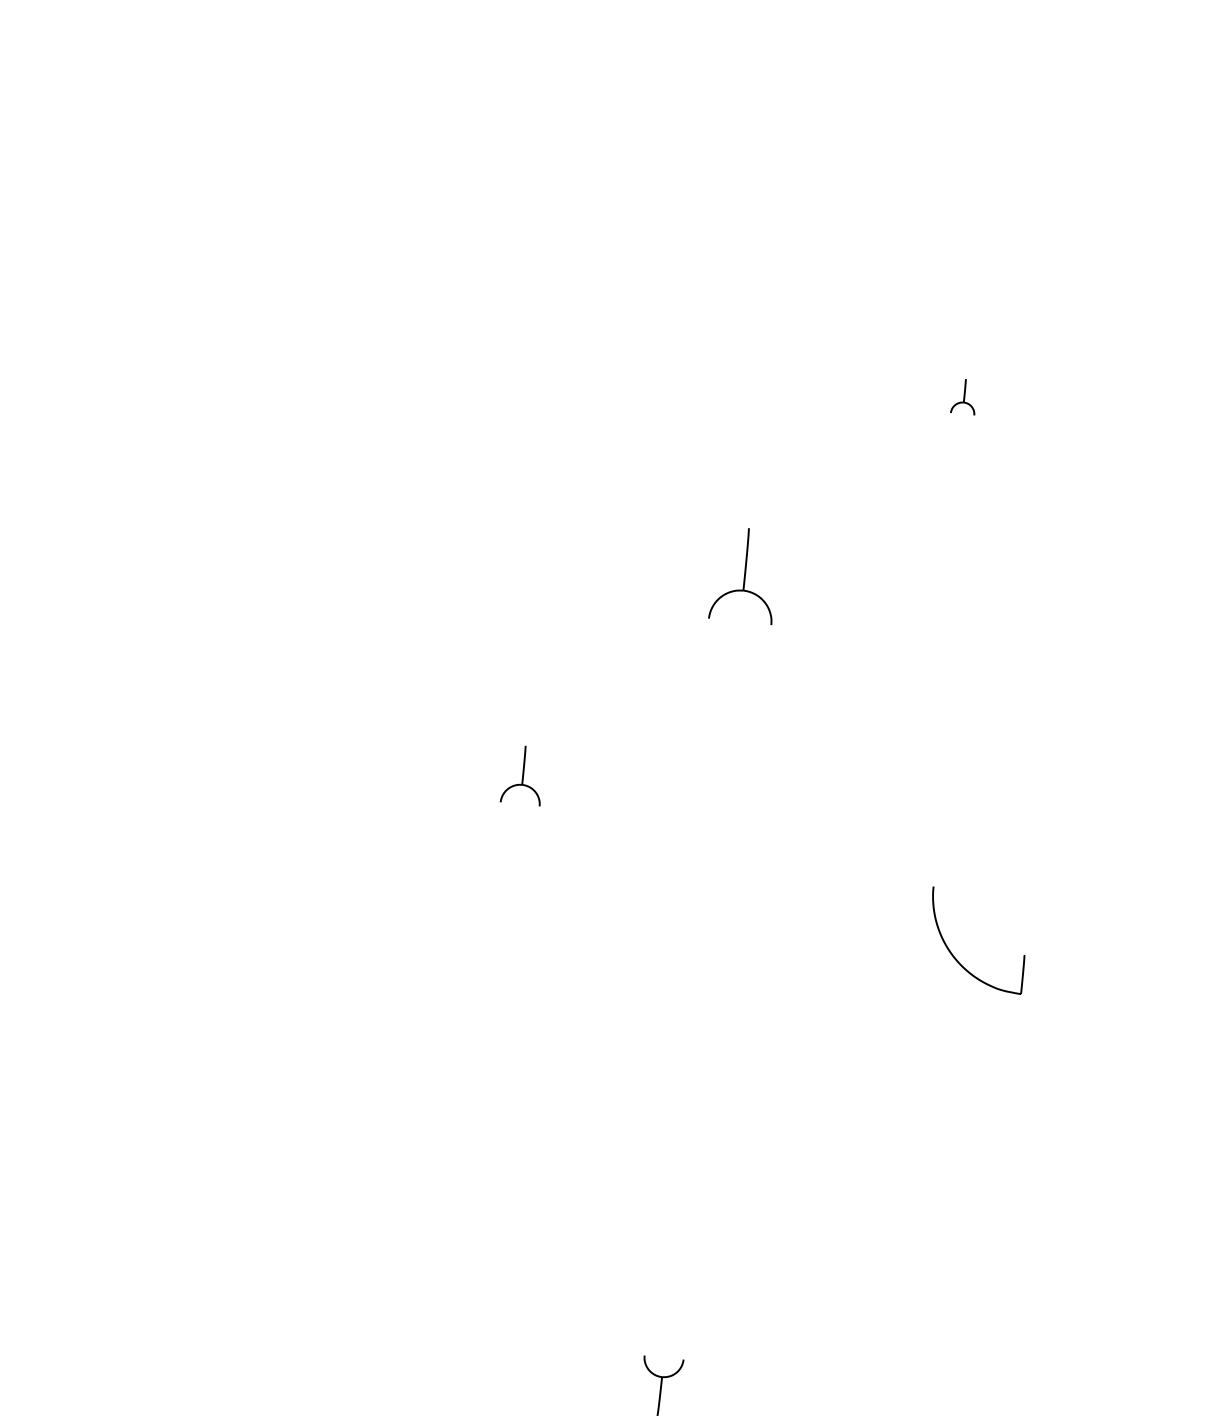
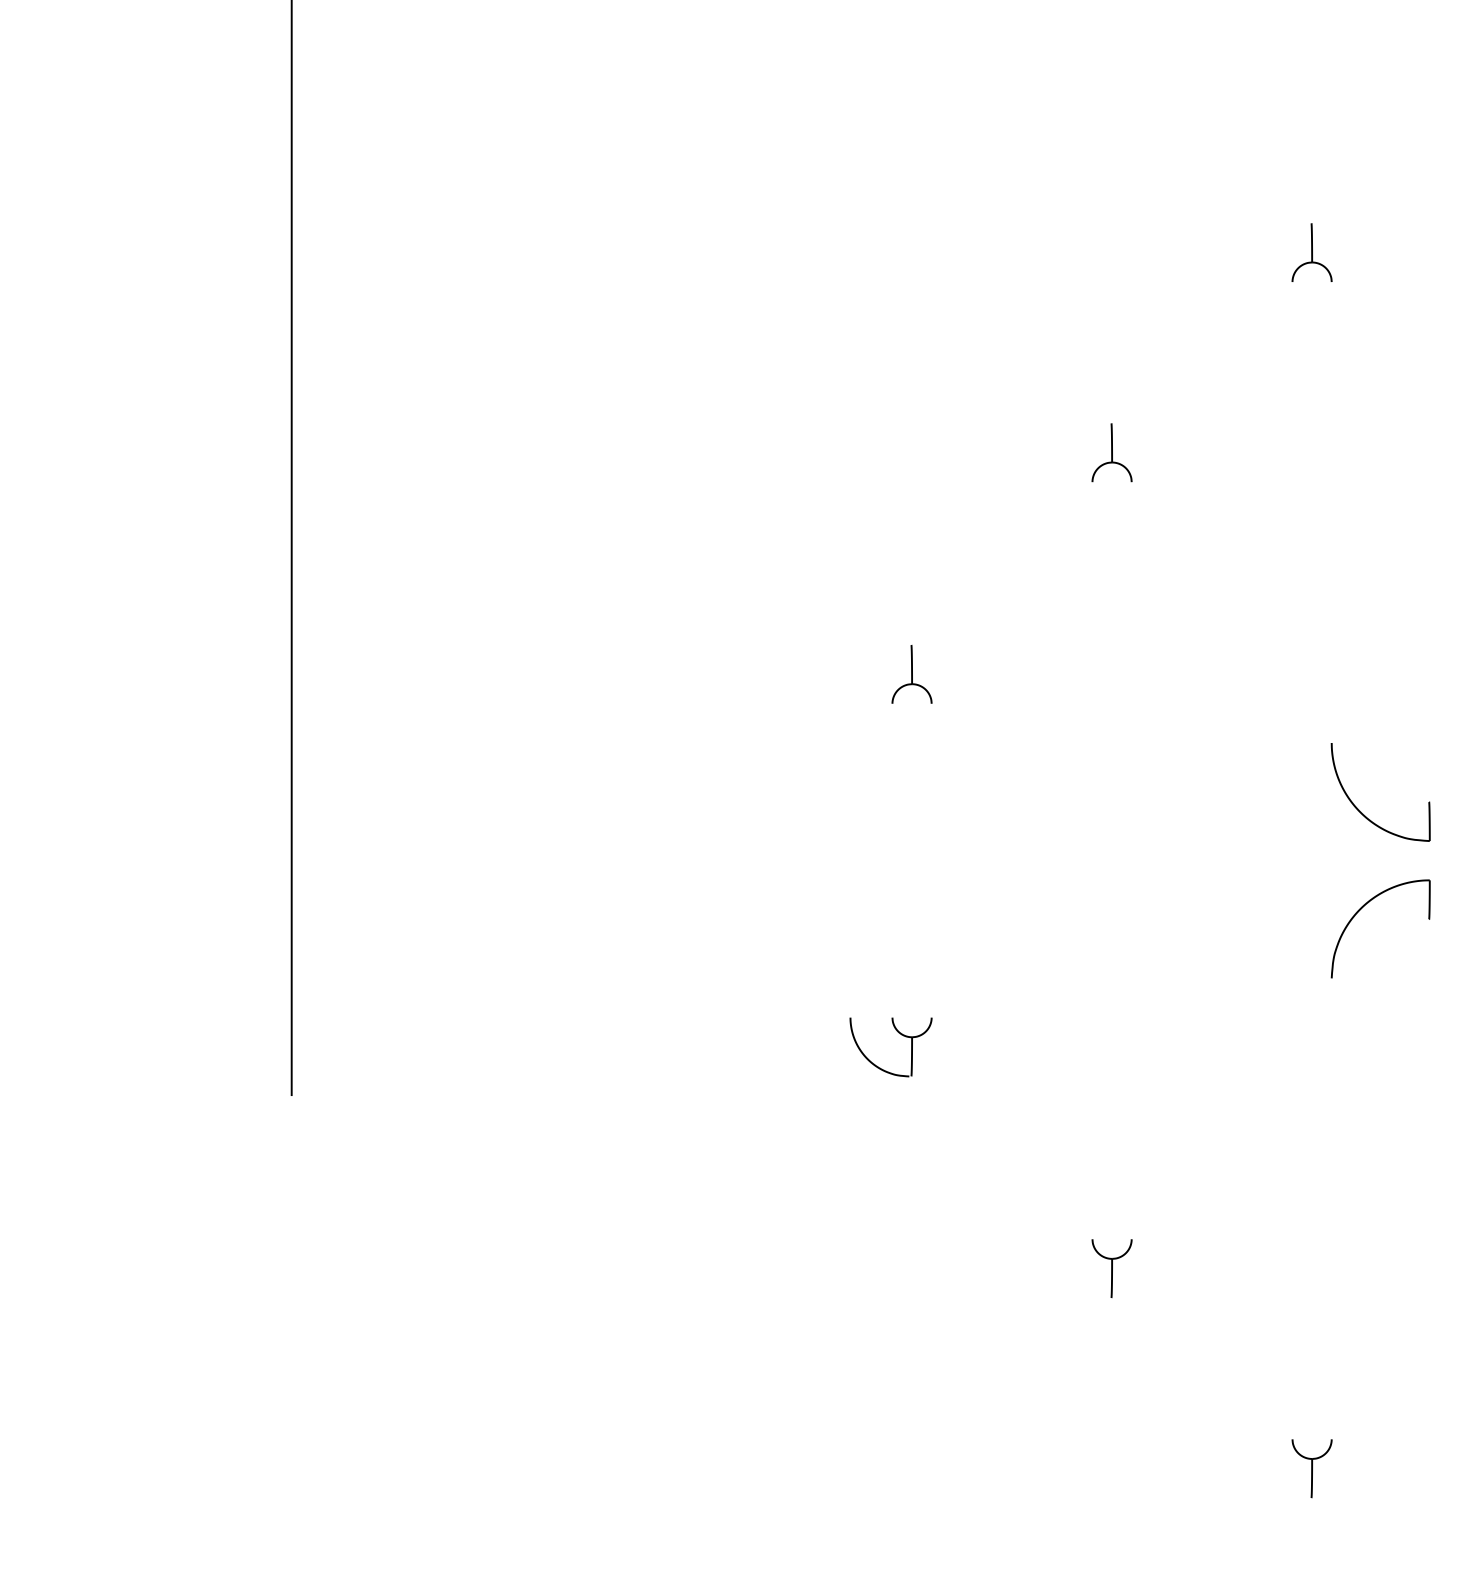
part: (963, 396) -> (1311, 252), size x1.67
part: (744, 574) -> (1111, 452), size x0.62
part: (946, 1055) -> (1361, 909), added
part: (472, 1130) -> (898, 1033), added

